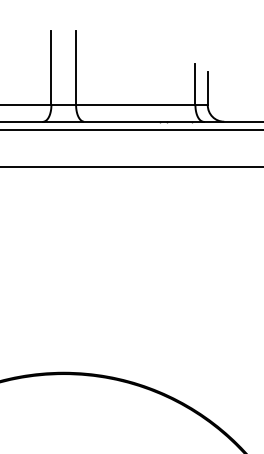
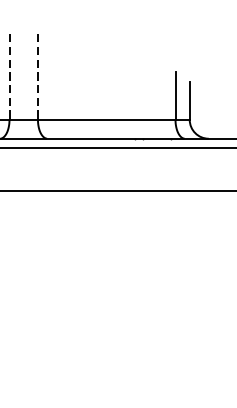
line: (51, 68) -> (9, 77), solid -> dashed
line: (76, 68) -> (38, 77), solid -> dashed

